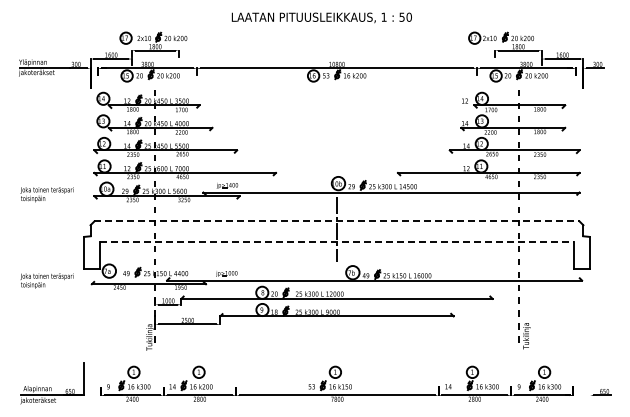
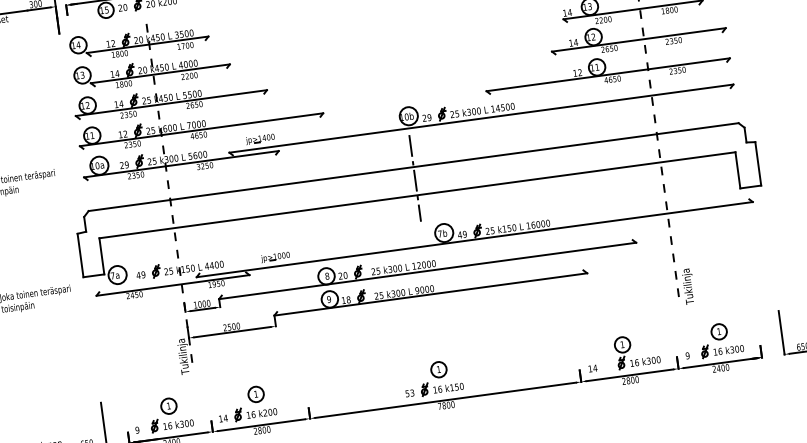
line: (336, 221) -> (413, 167), dashed -> solid
line: (337, 242) -> (418, 195), dashed -> solid
line: (590, 378) -> (781, 331), added

